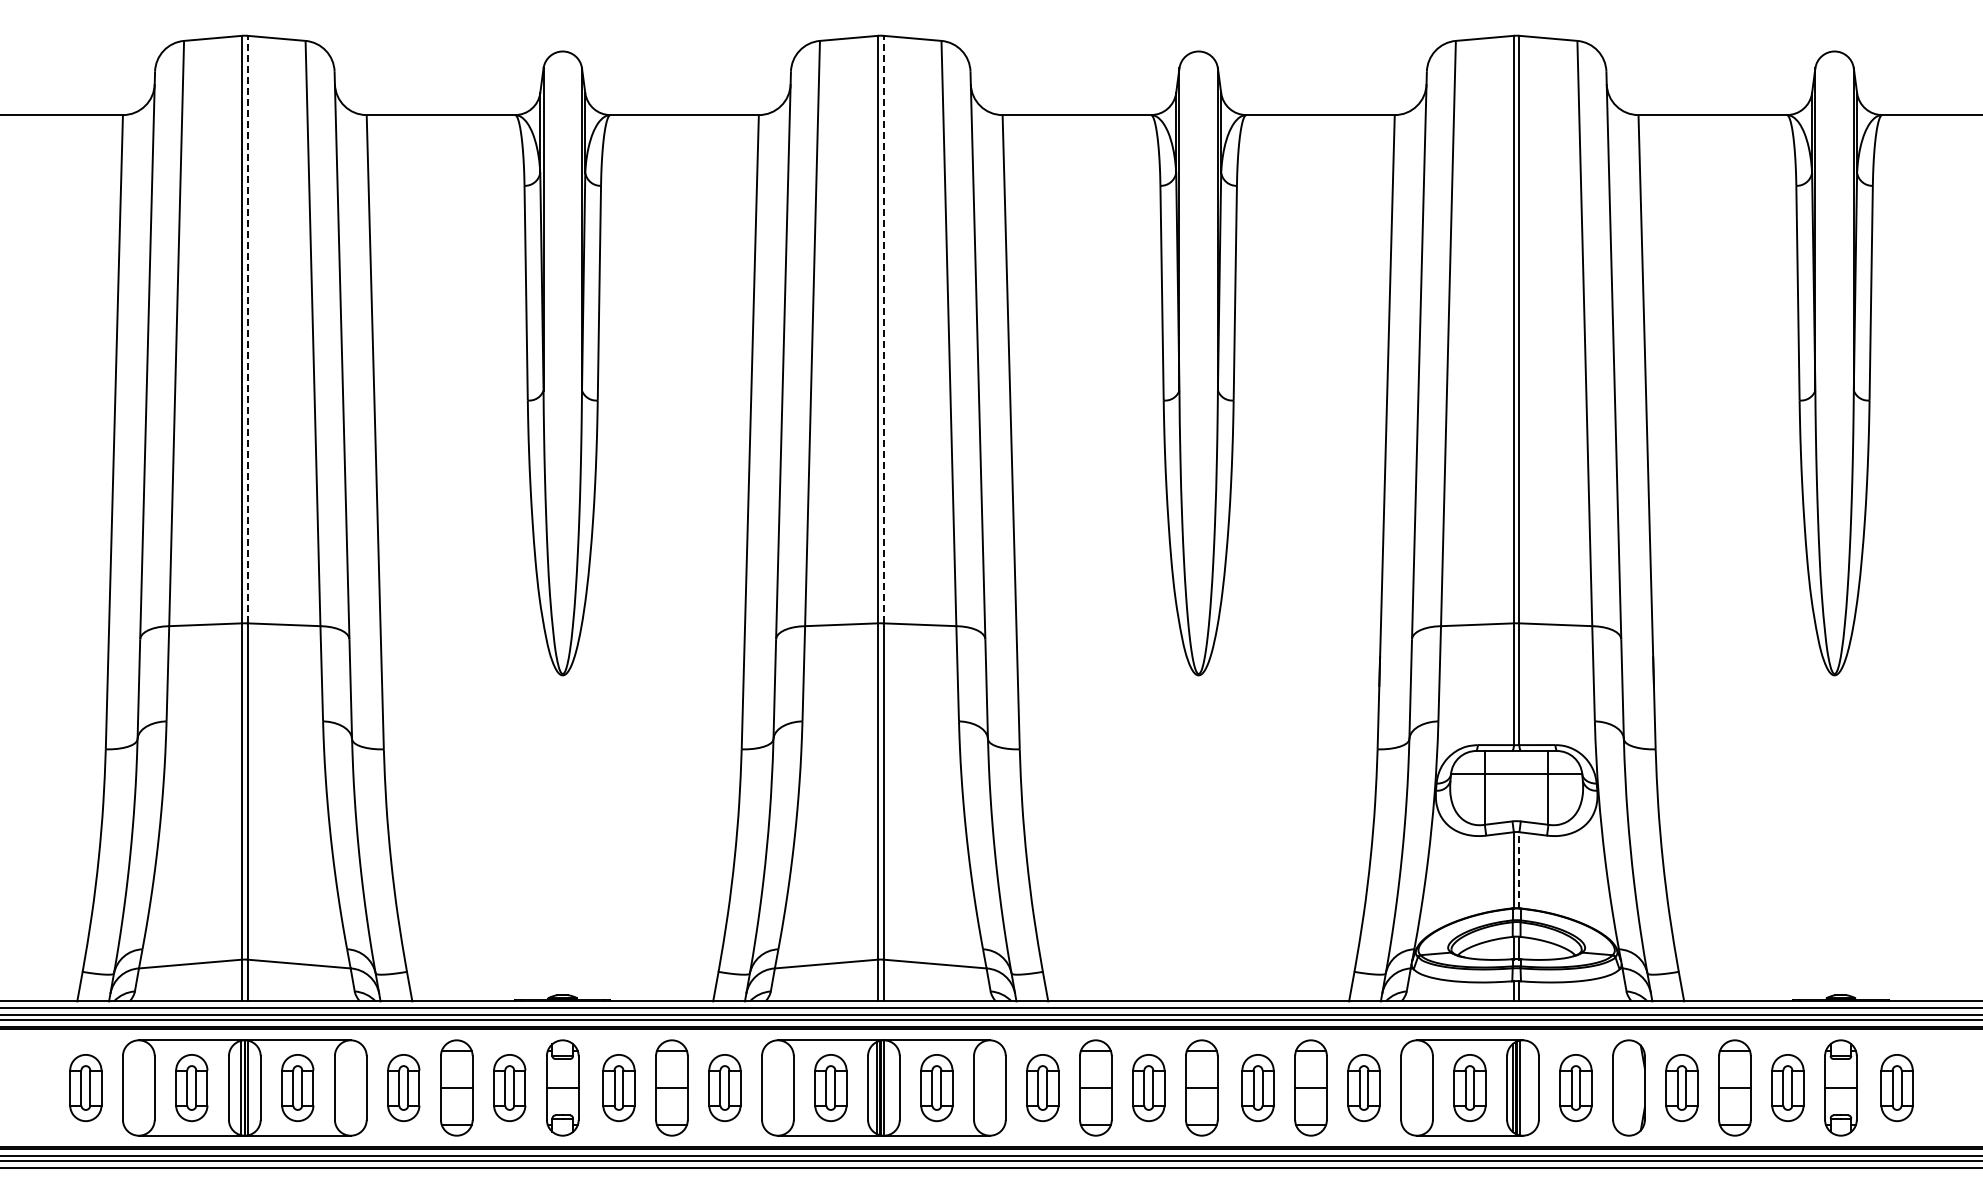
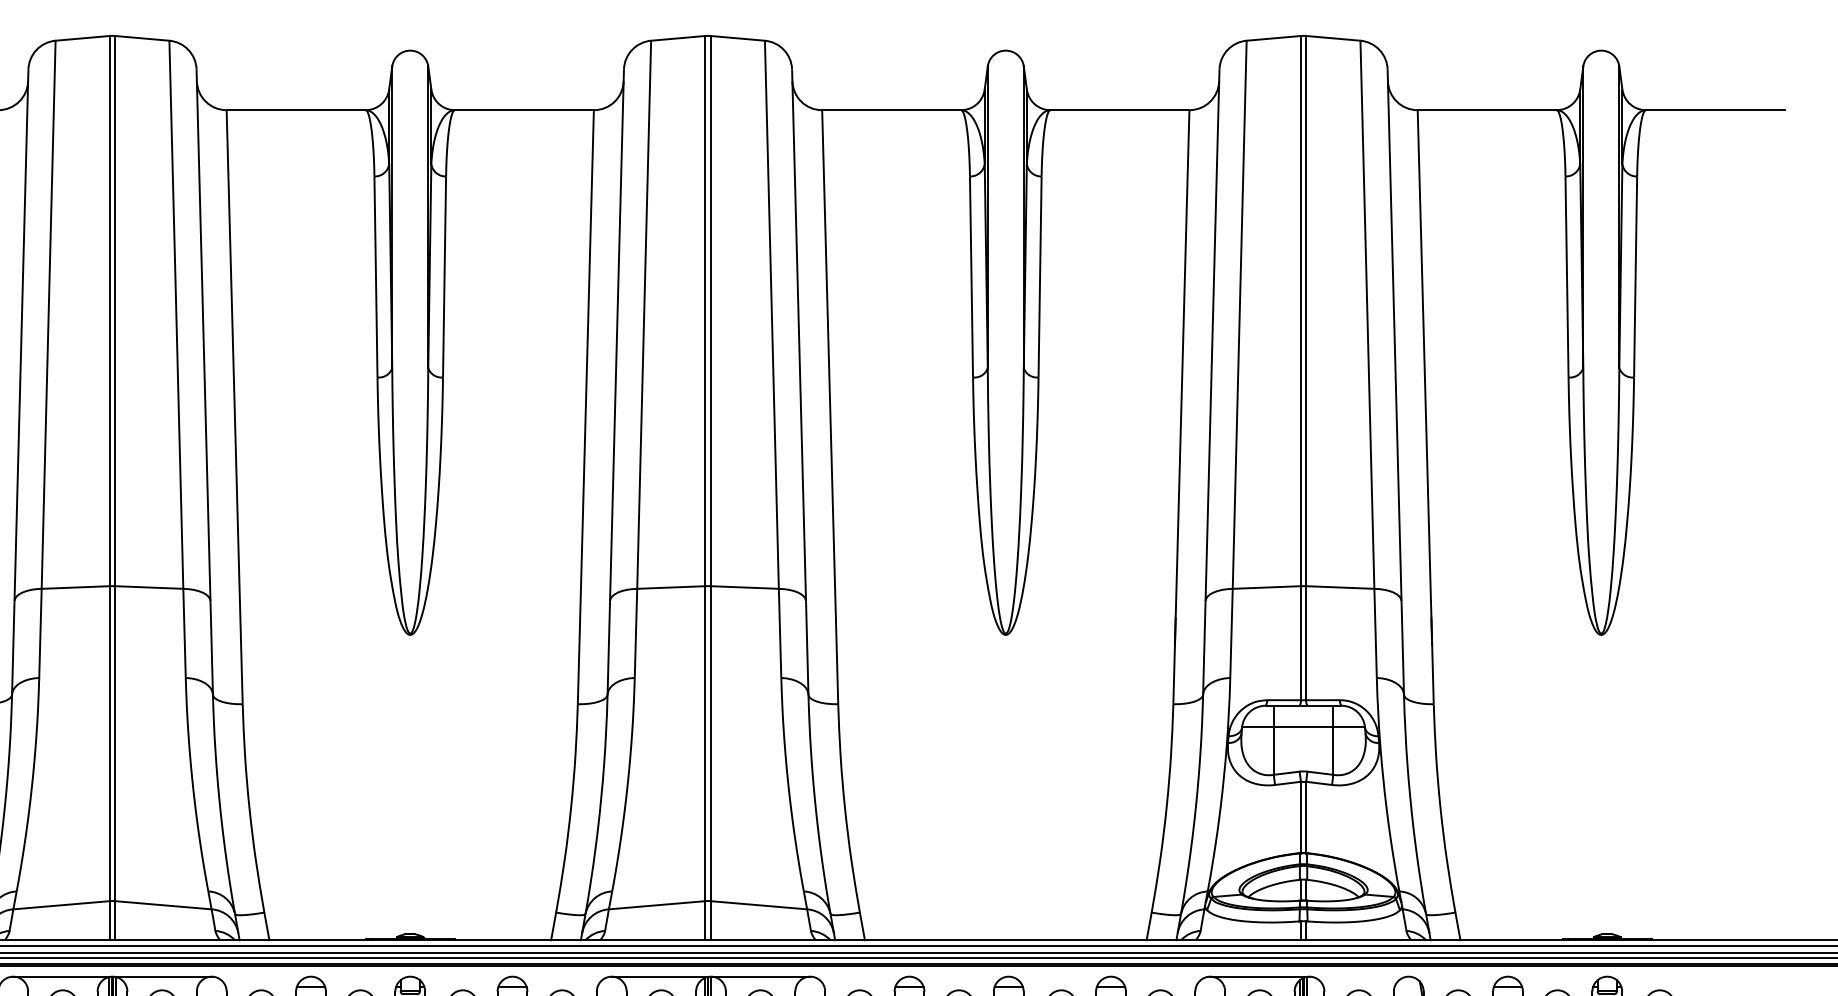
line: (247, 329) -> (115, 310), dashed -> solid
line: (883, 329) -> (710, 310), dashed -> solid
line: (1519, 870) -> (1306, 817), dashed -> solid

